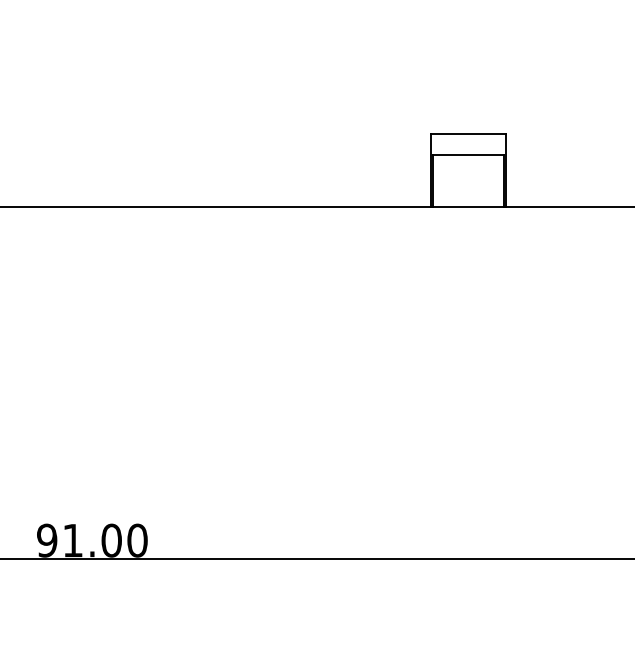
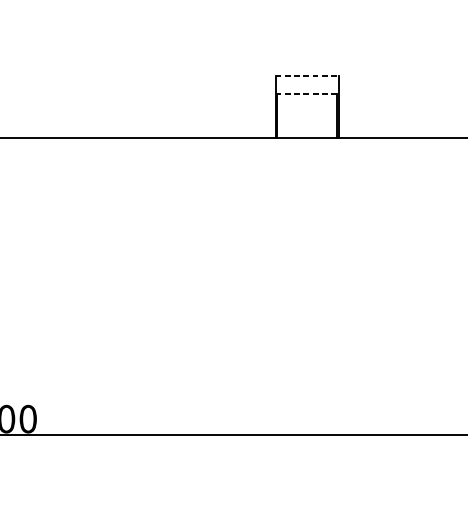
line: (468, 133) -> (307, 76), solid -> dashed
line: (468, 155) -> (307, 94), solid -> dashed

